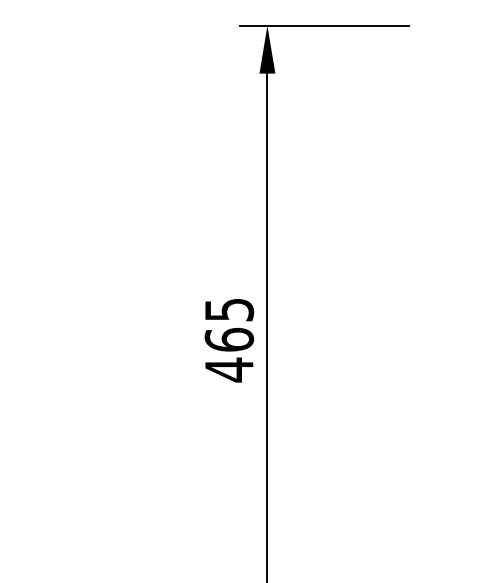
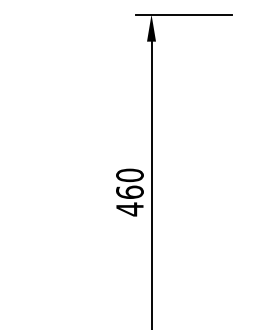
text: (228, 310) -> (129, 175), 465 -> 460

